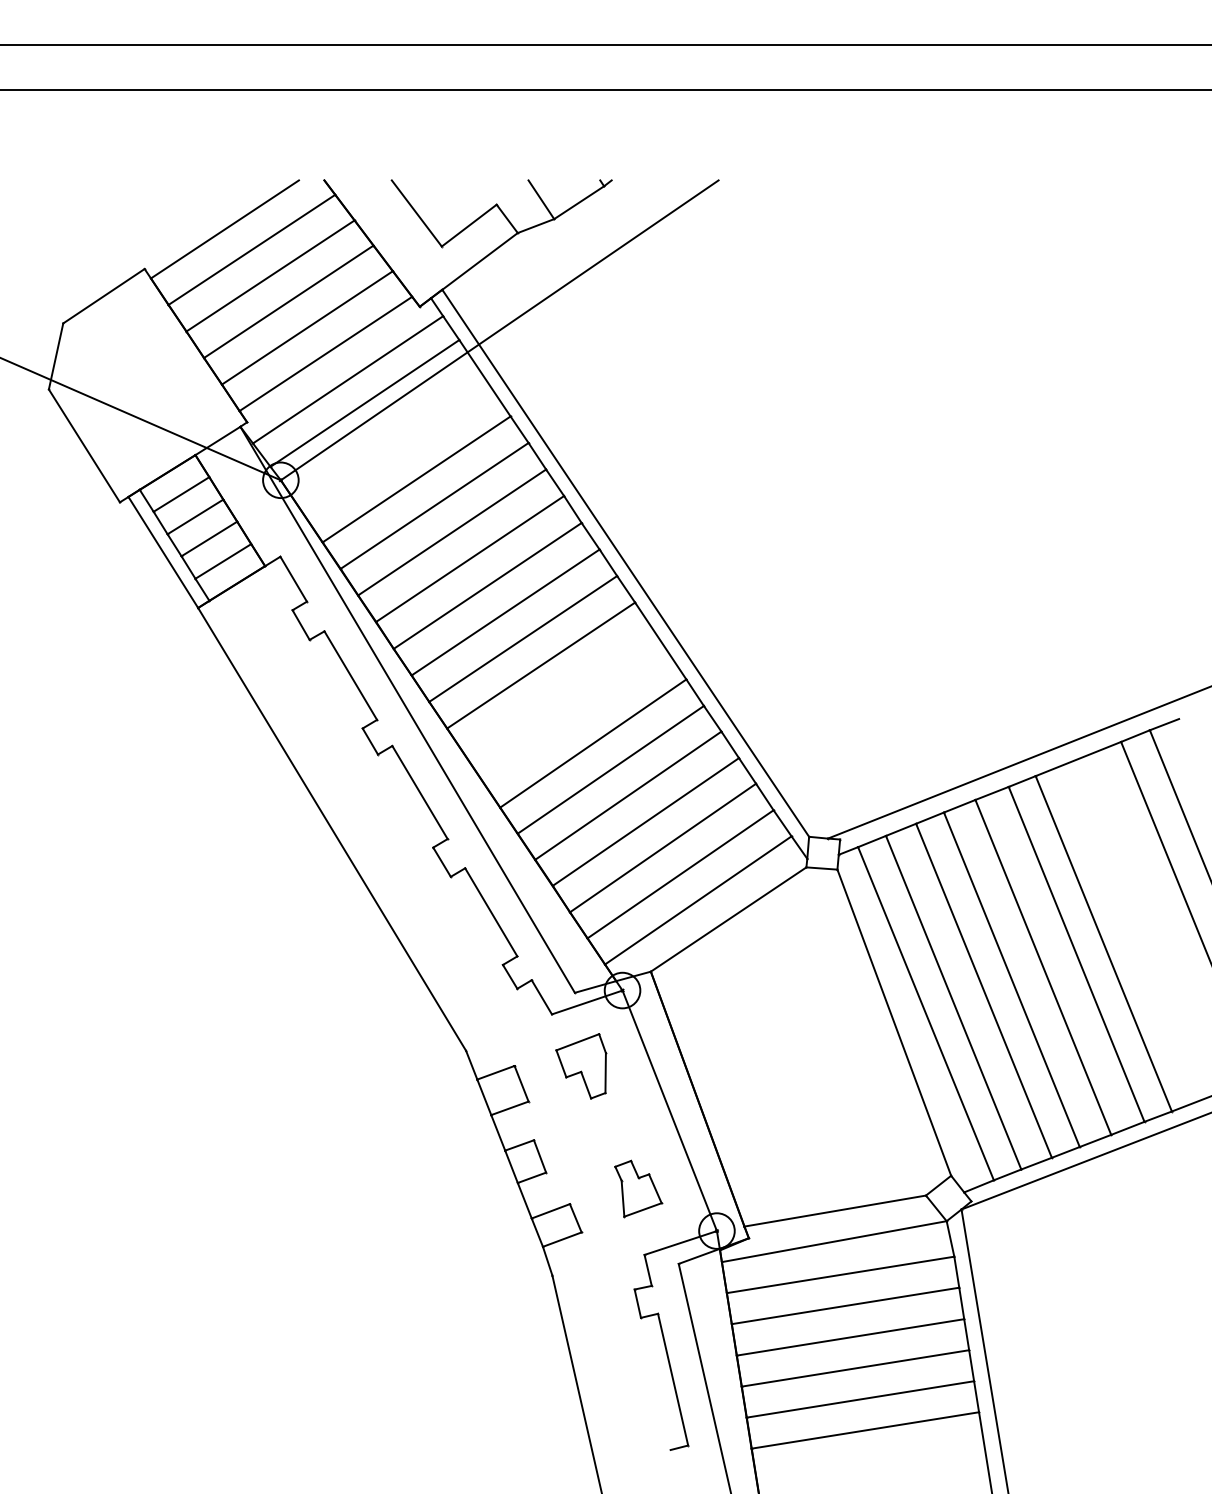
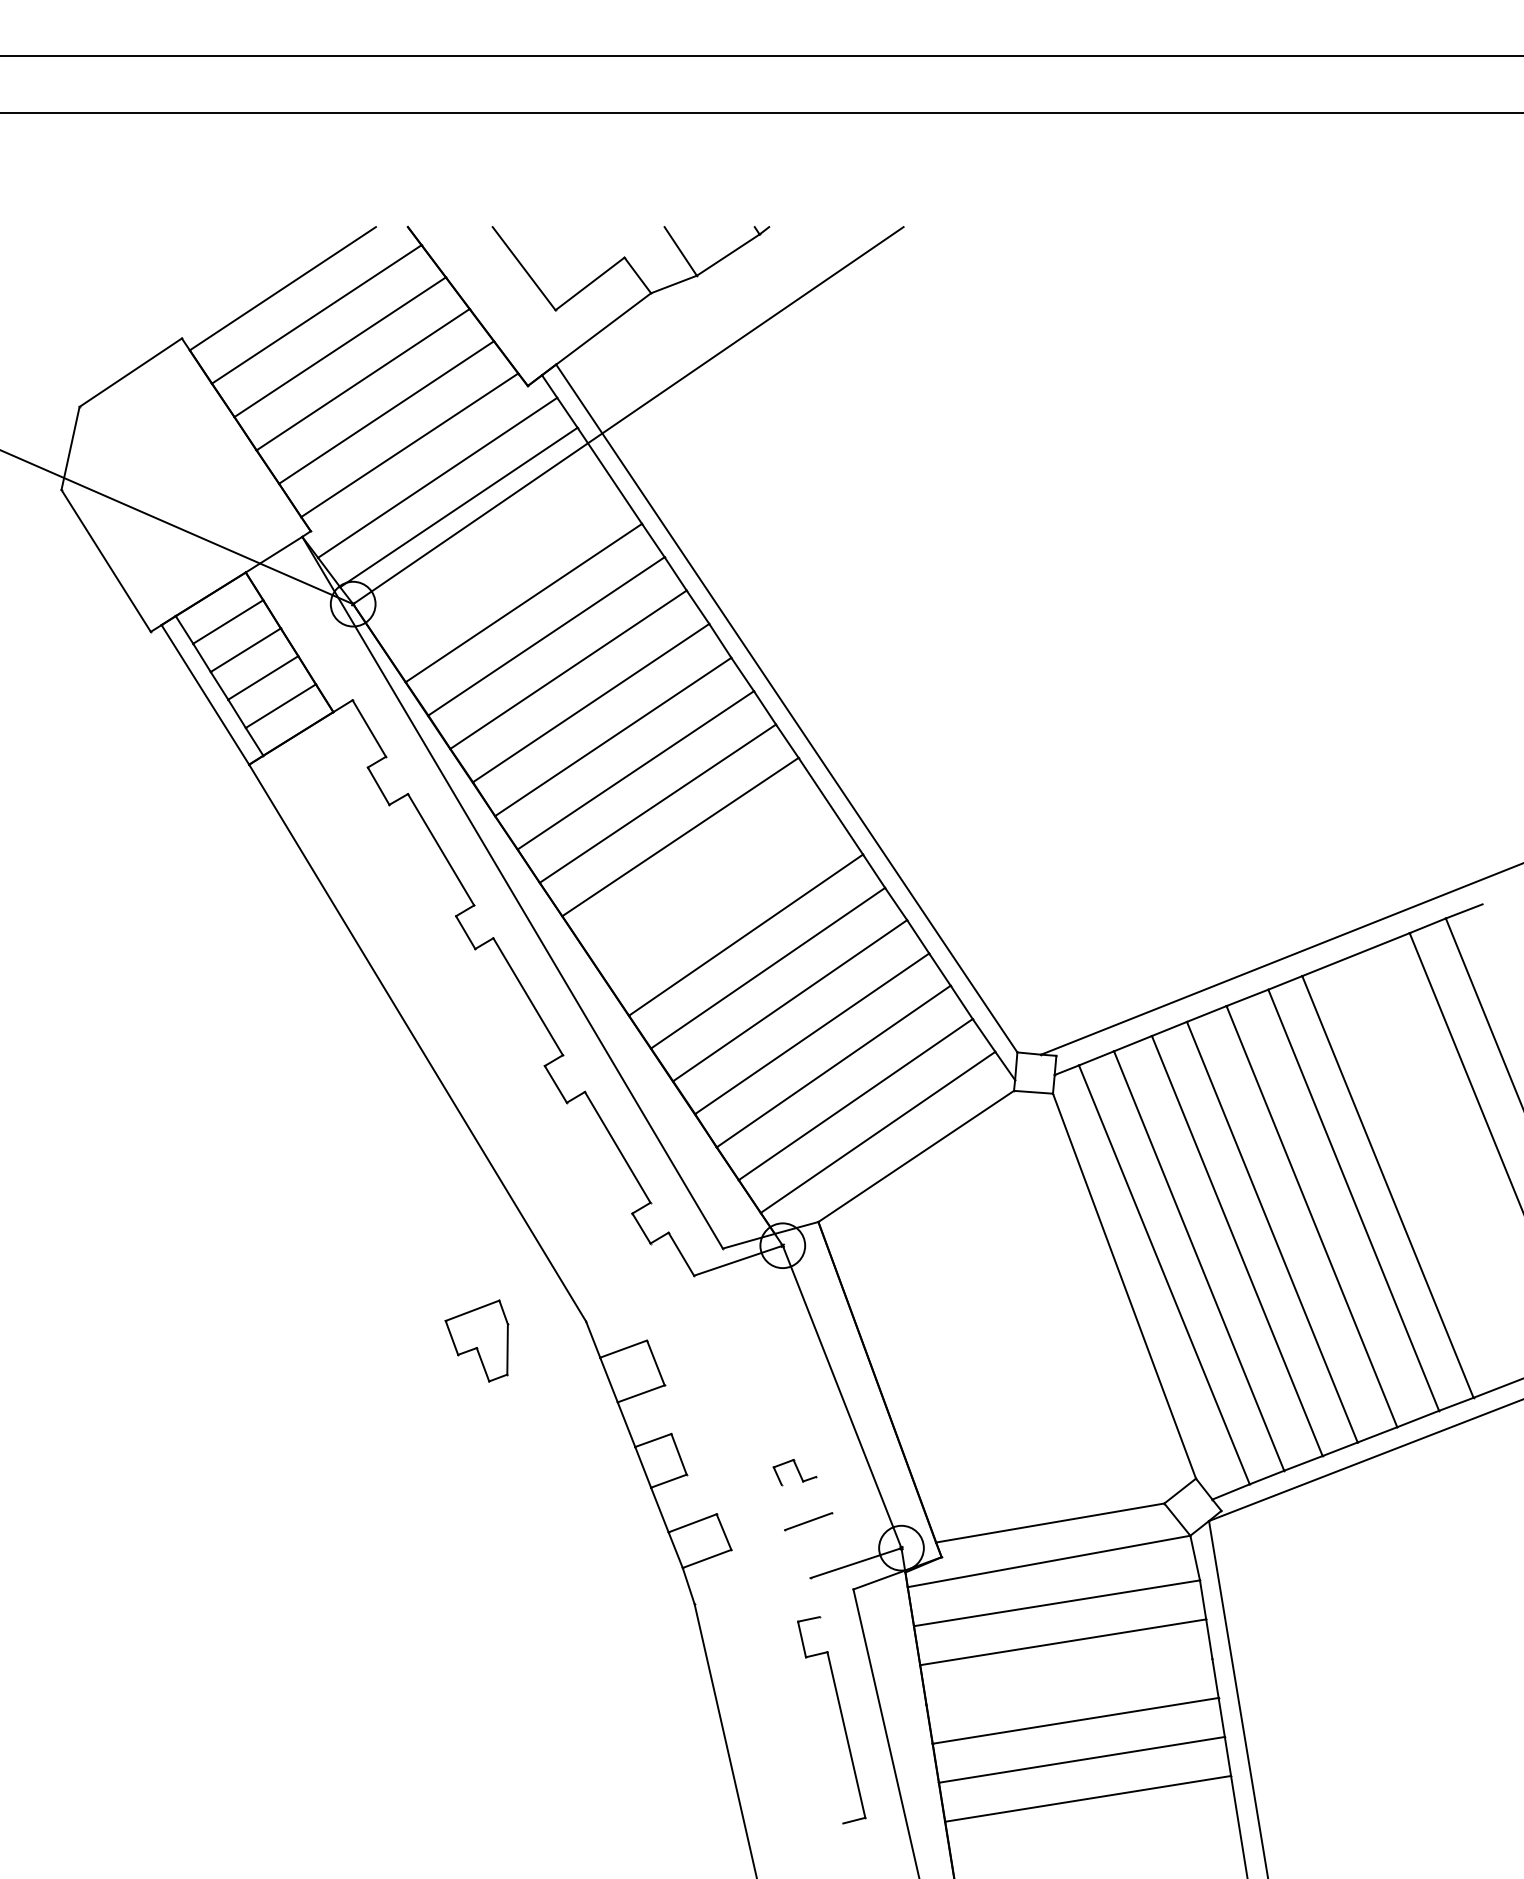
part: (580, 1065) -> (476, 1340), moved
line: (654, 1188) -> (823, 1494), removed
line: (623, 1198) -> (783, 1507), removed
line: (647, 1270) -> (814, 1597), removed
line: (850, 1337) -> (1069, 1681), removed

